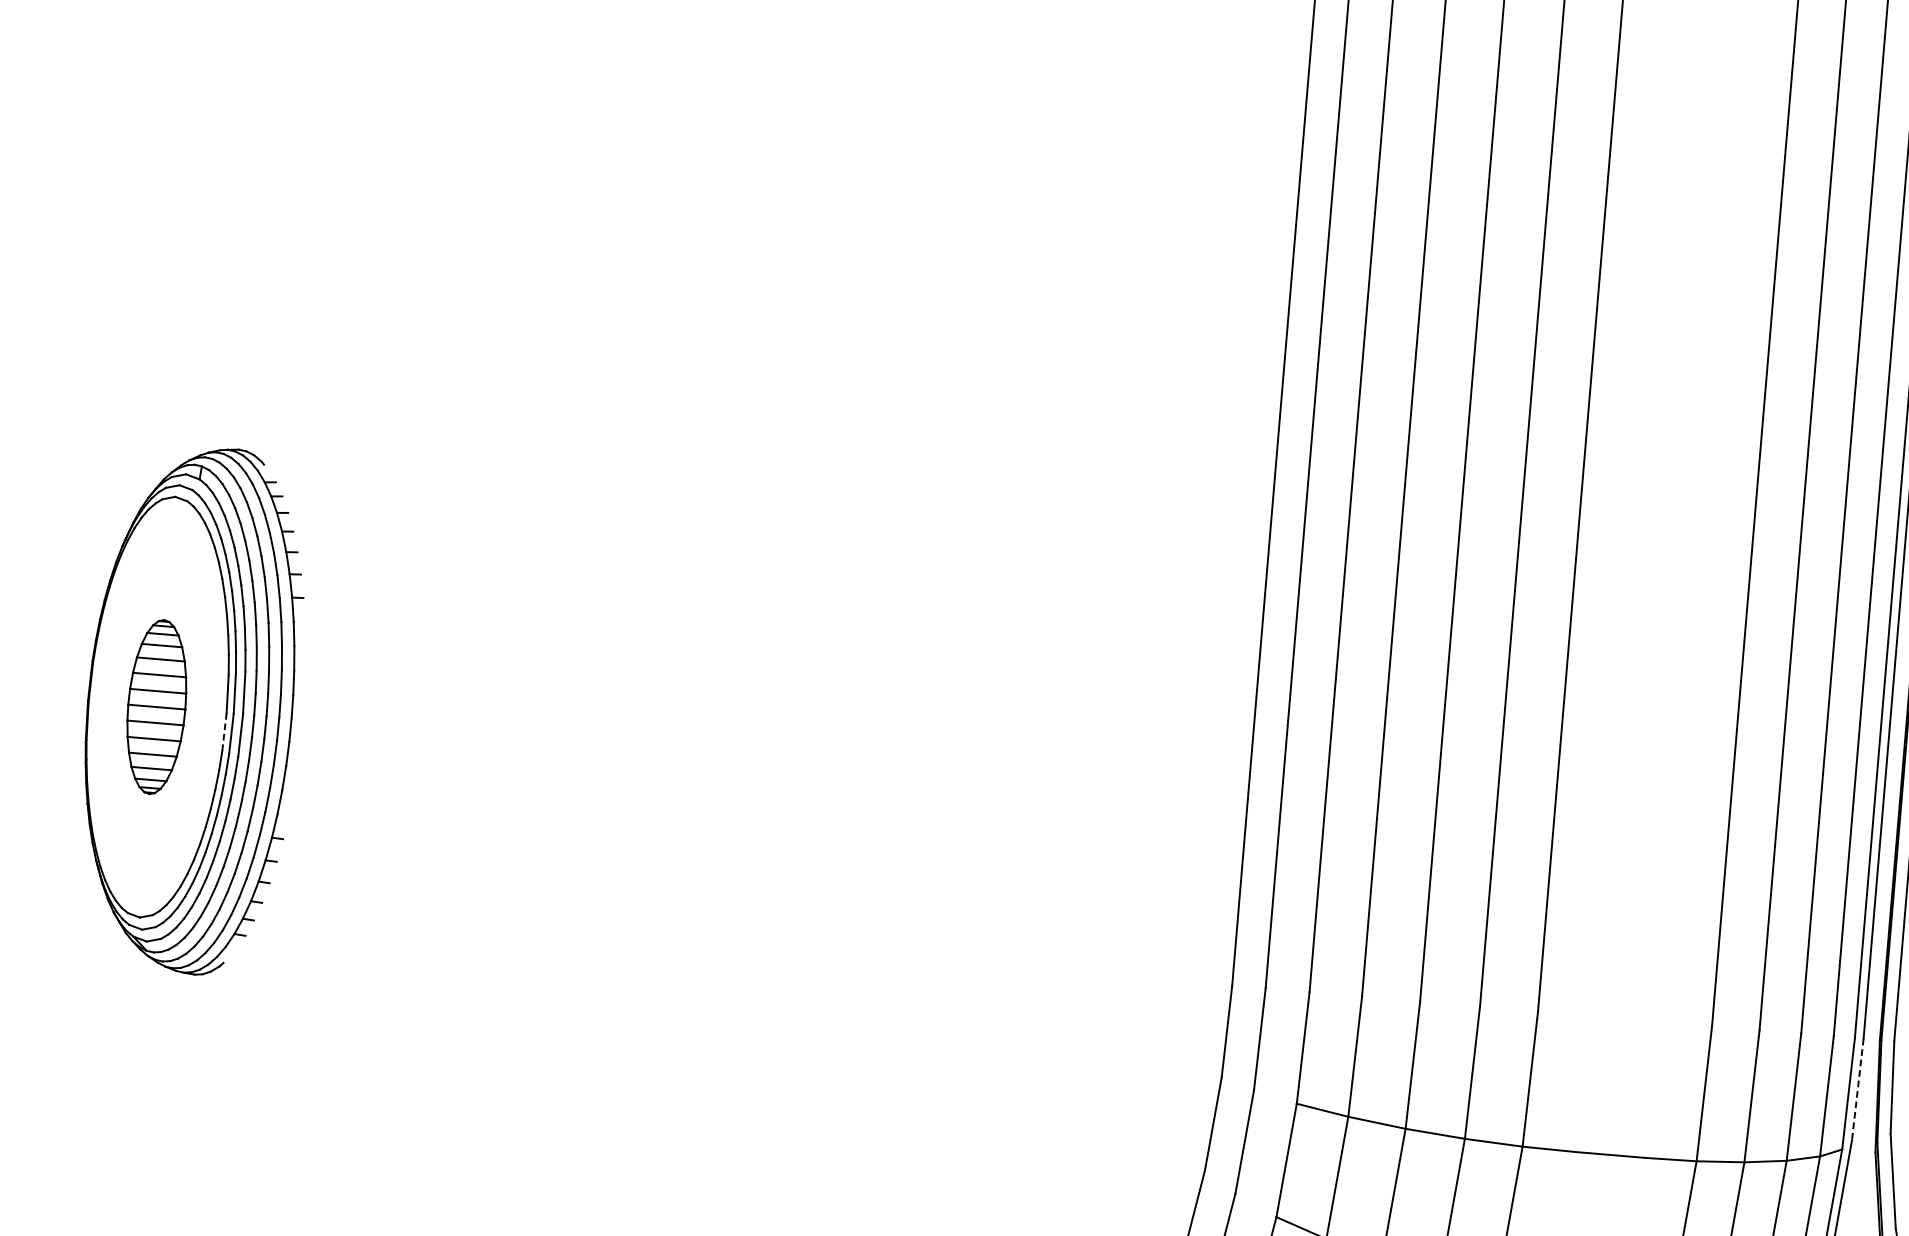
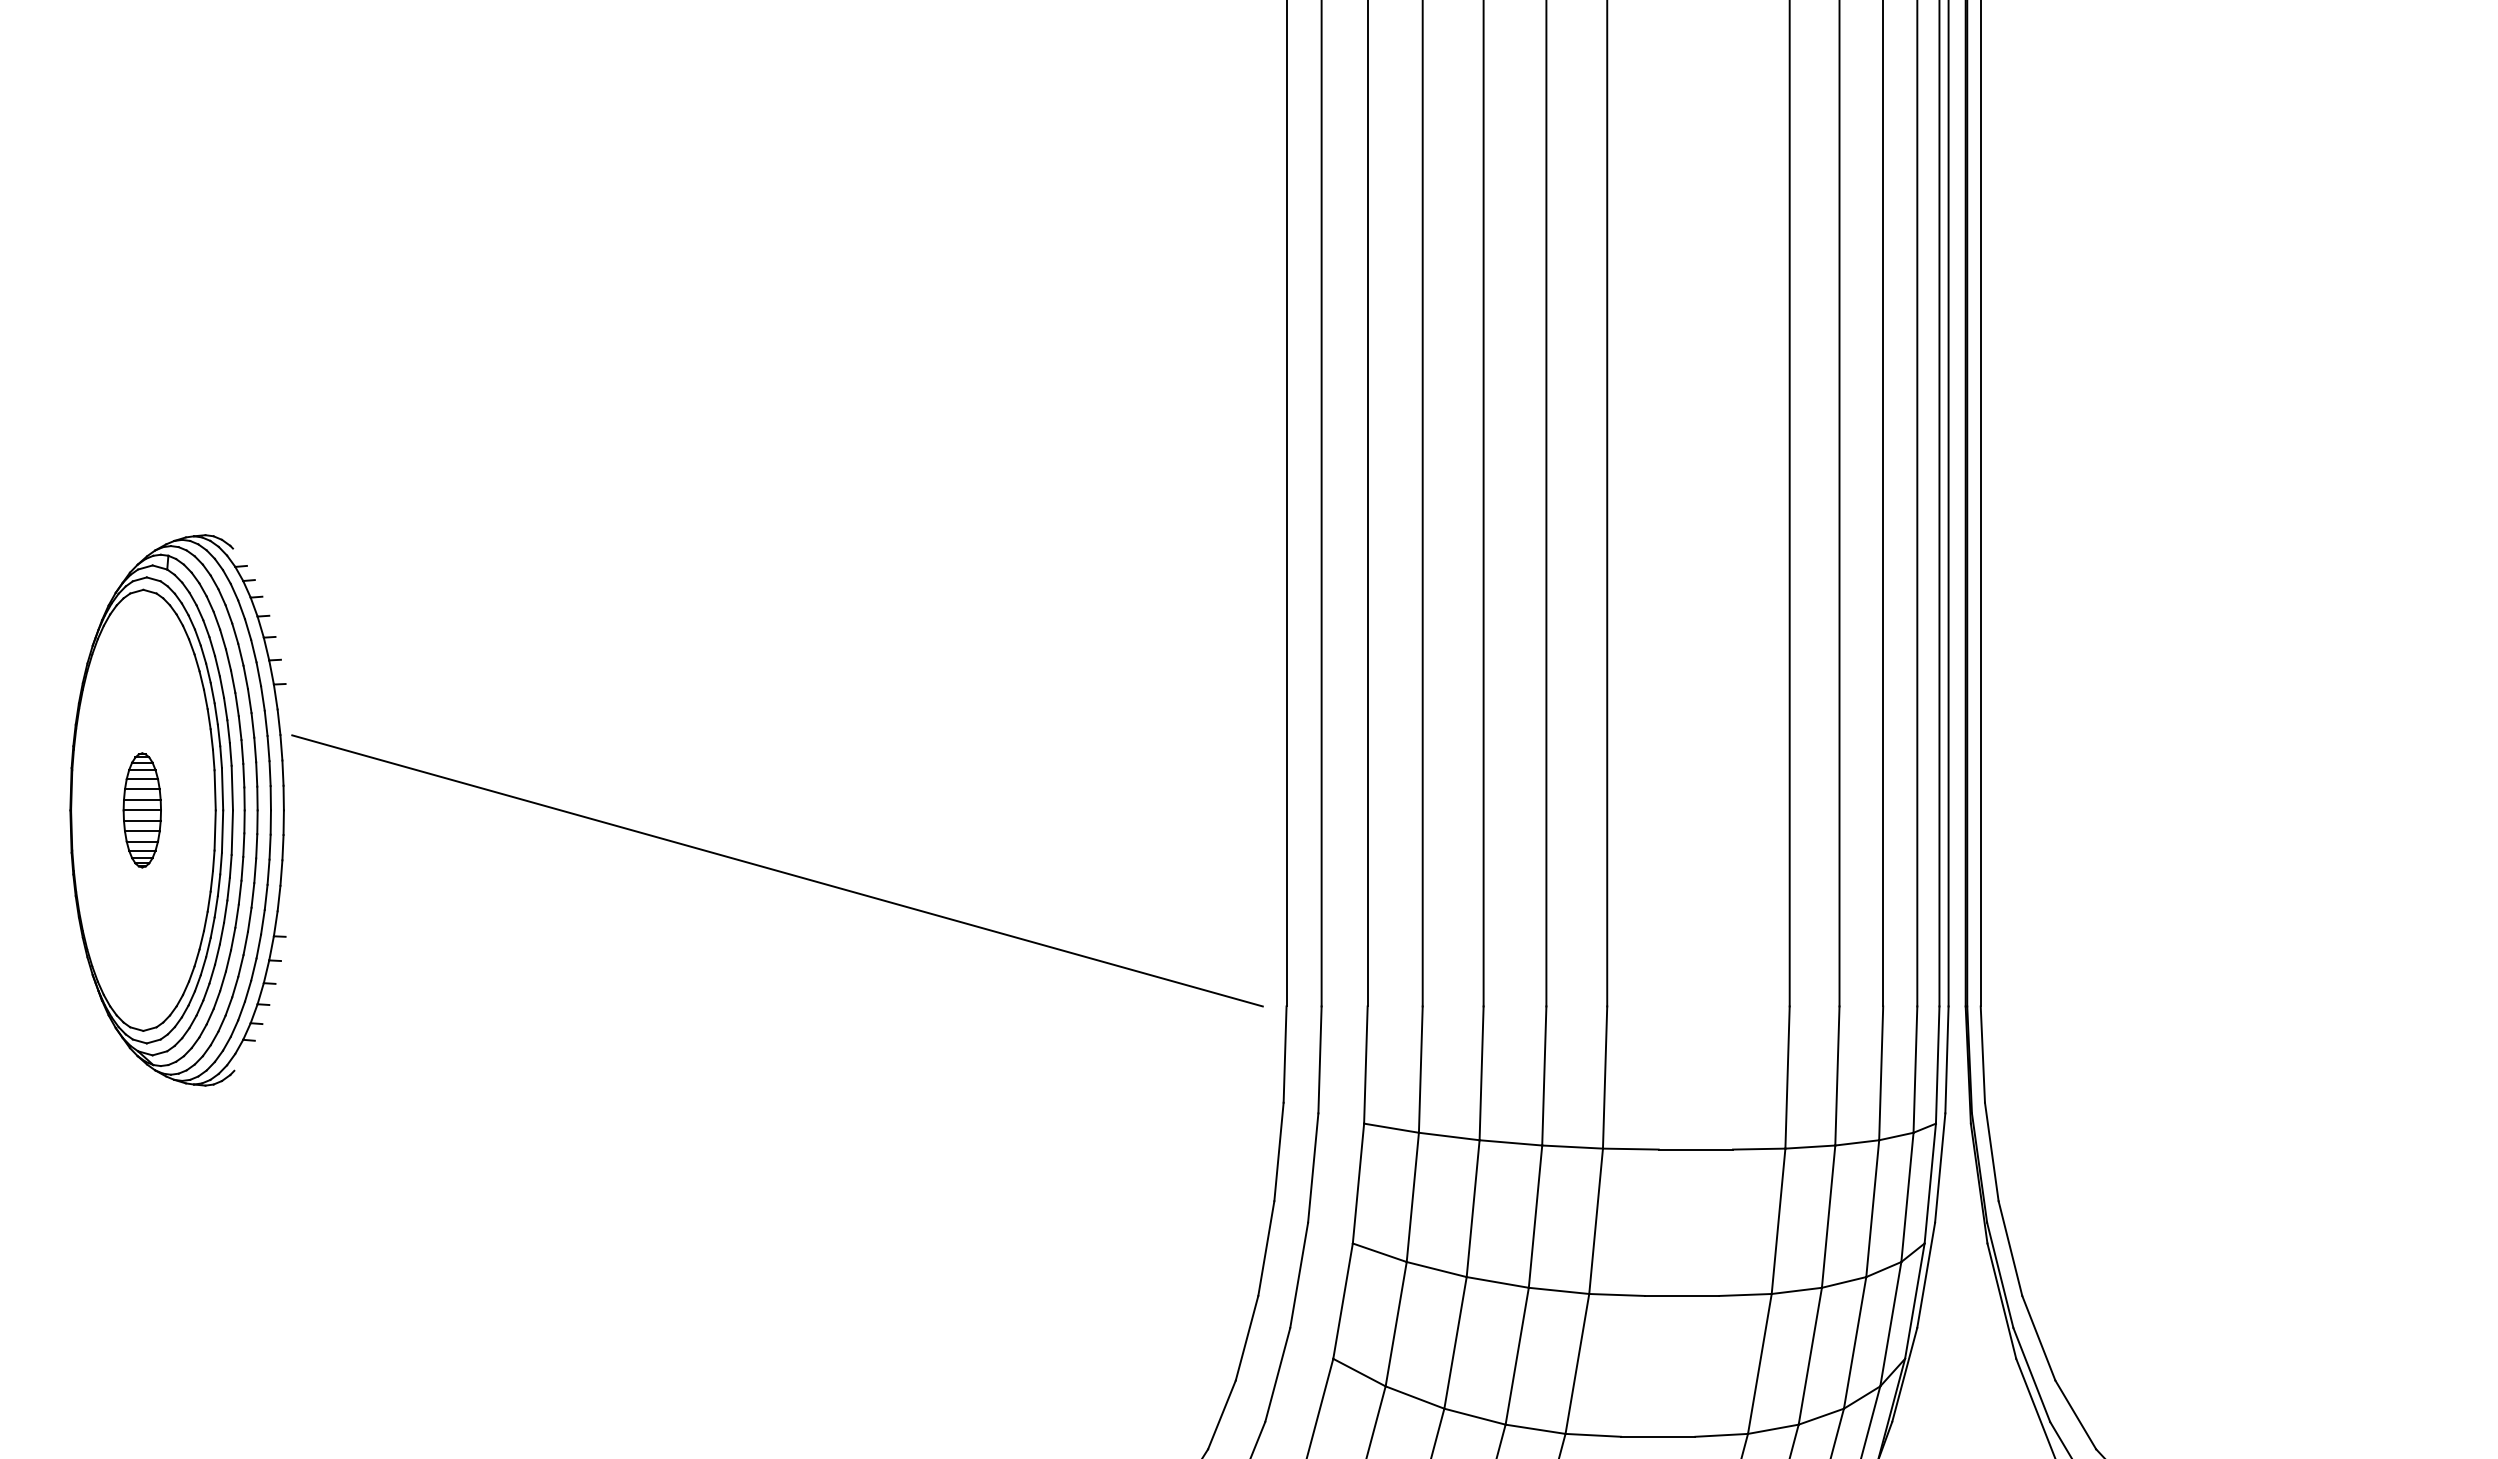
part: (155, 707) -> (141, 810), size x0.62
line: (224, 732) -> (215, 830), dashed -> solid
line: (757, 815) -> (777, 870), added
line: (1857, 1090) -> (1946, 1060), dashed -> solid

